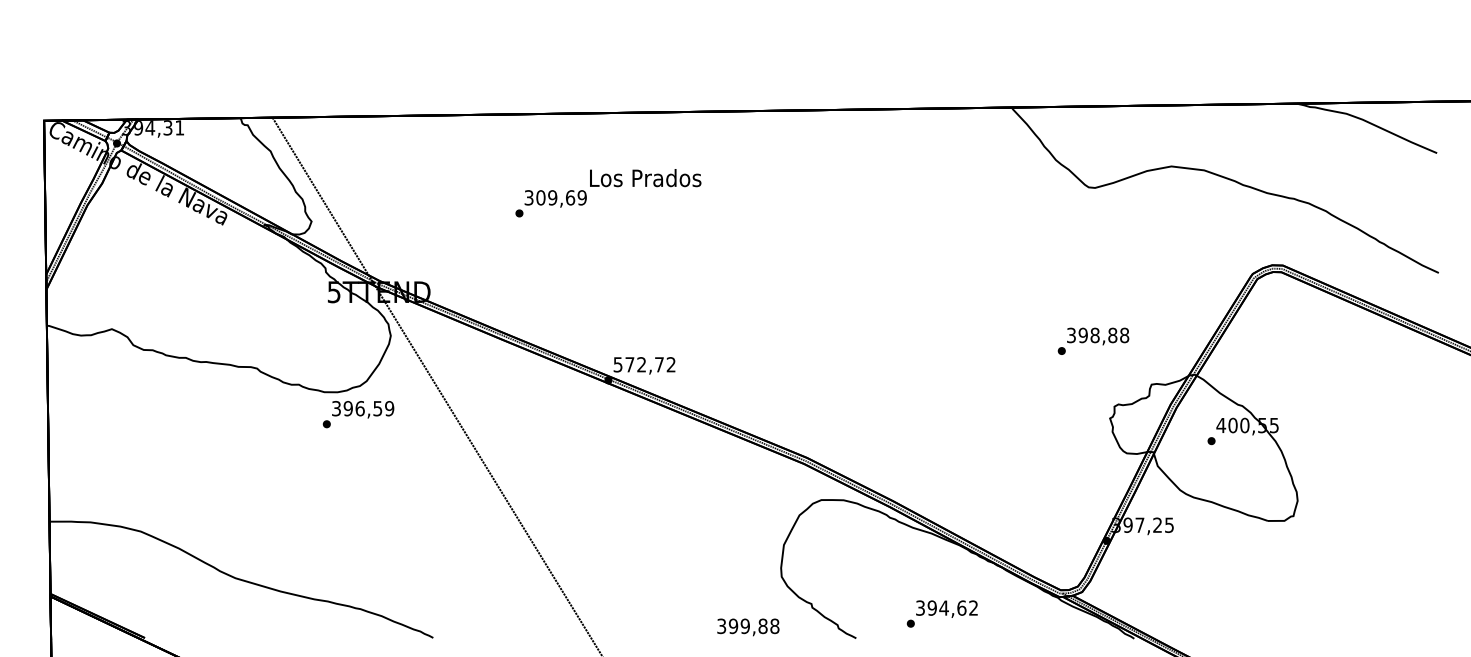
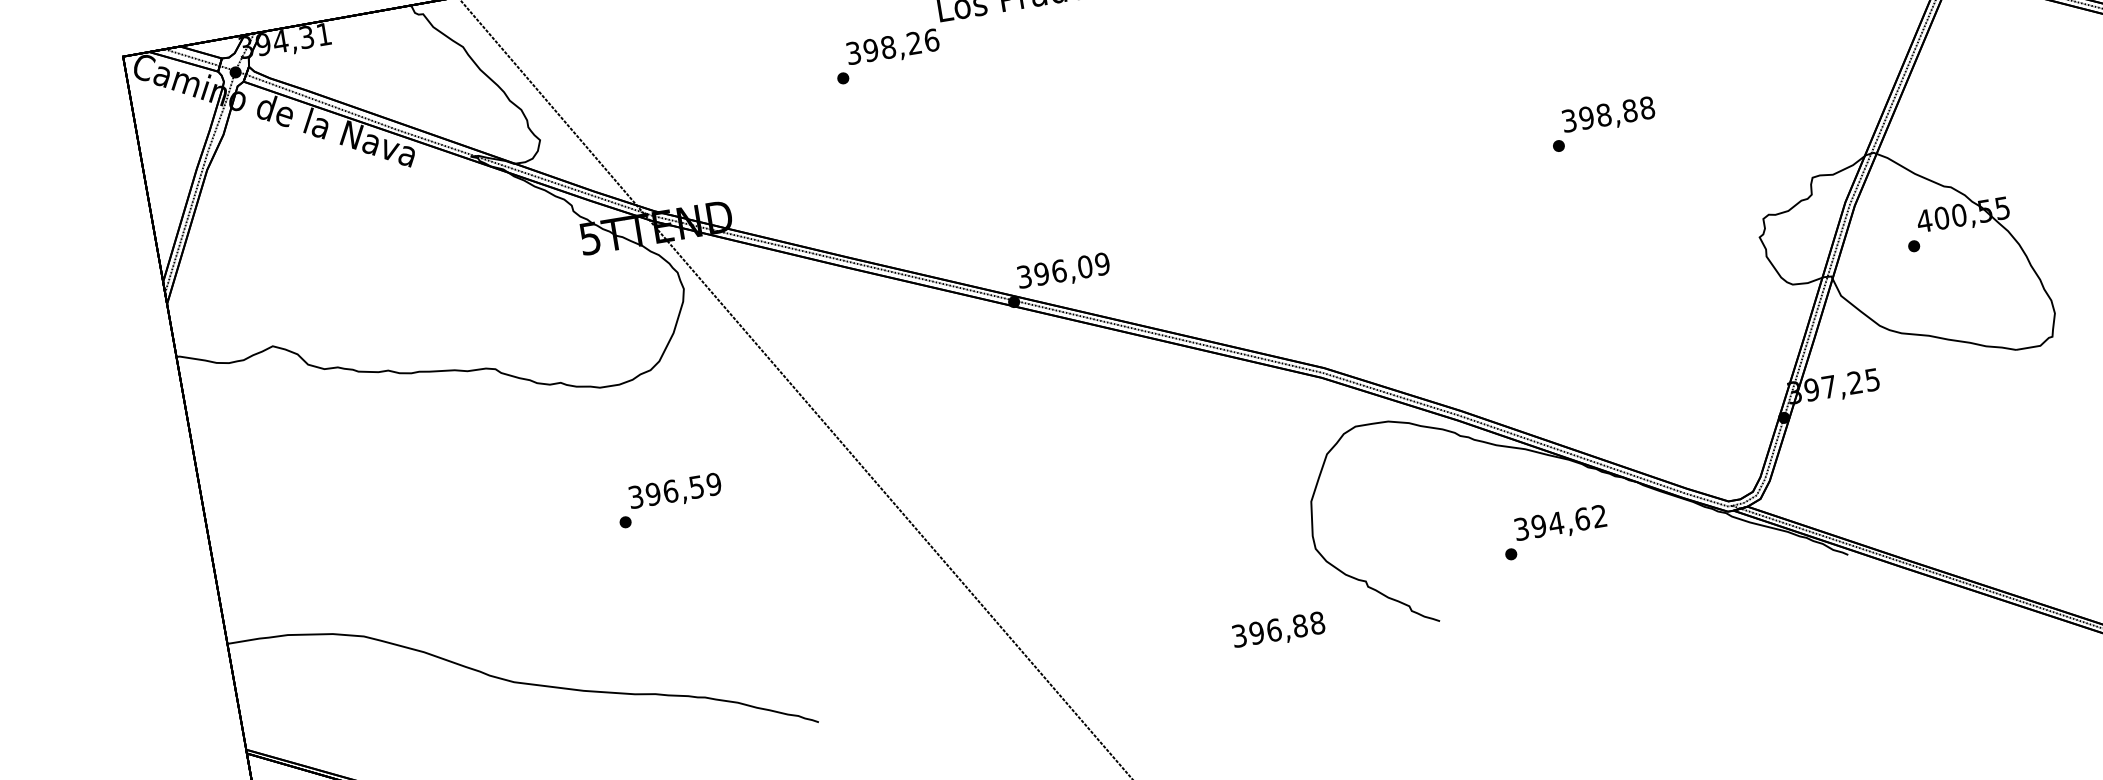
text: (561, 197) -> (901, 44), 309,69 -> 398,26
text: (1093, 340) -> (1602, 122), moved
text: (644, 364) -> (1063, 270), 572,72 -> 396,09
text: (358, 414) -> (669, 500), moved
text: (941, 613) -> (1553, 531), moved
text: (745, 626) -> (1274, 630), 399,88 -> 396,88

